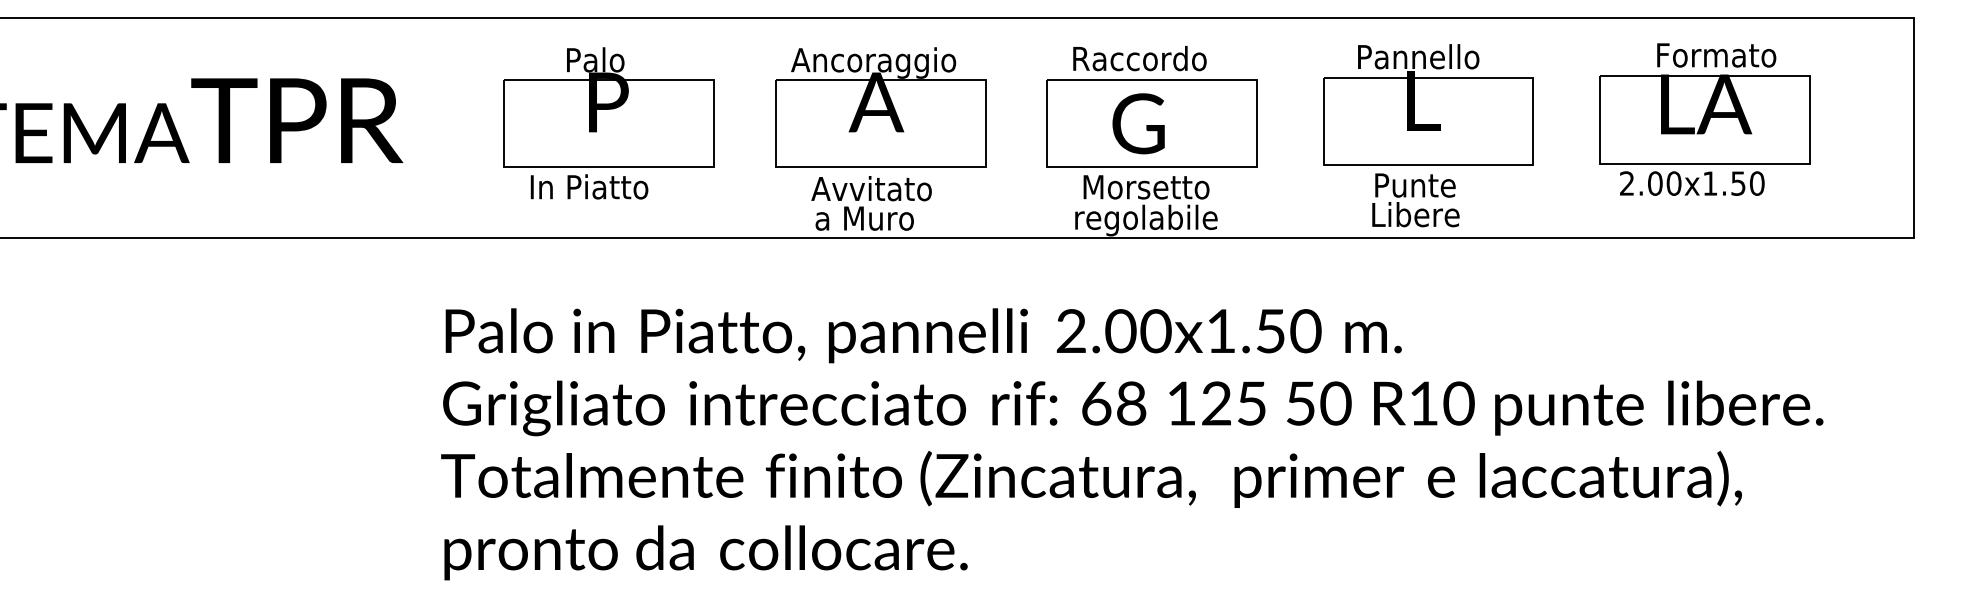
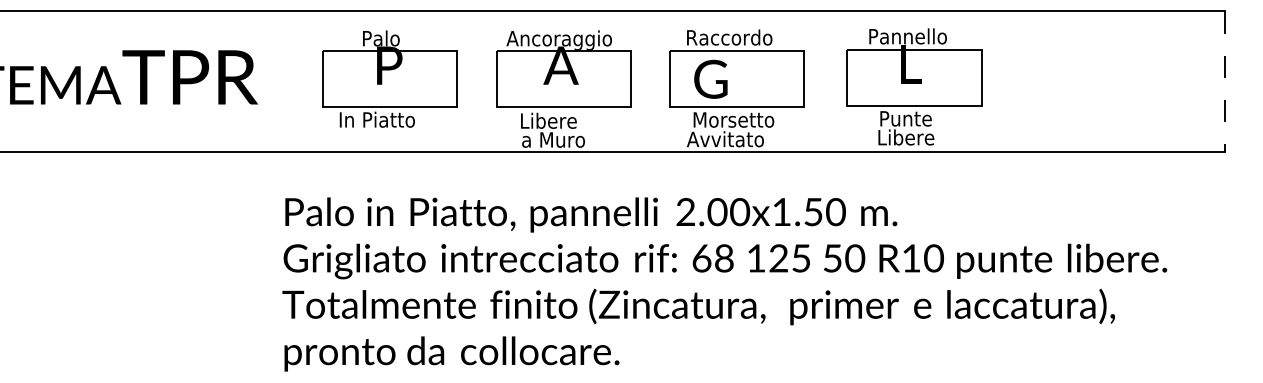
part: (1705, 119) -> (1091, 76), removed
text: (1138, 122) -> (710, 78), moved
line: (1914, 128) -> (1225, 82), solid -> dashed
text: (870, 188) -> (557, 120), Avvitato -> Libere
text: (1145, 219) -> (733, 140), regolabile -> Avvitato

